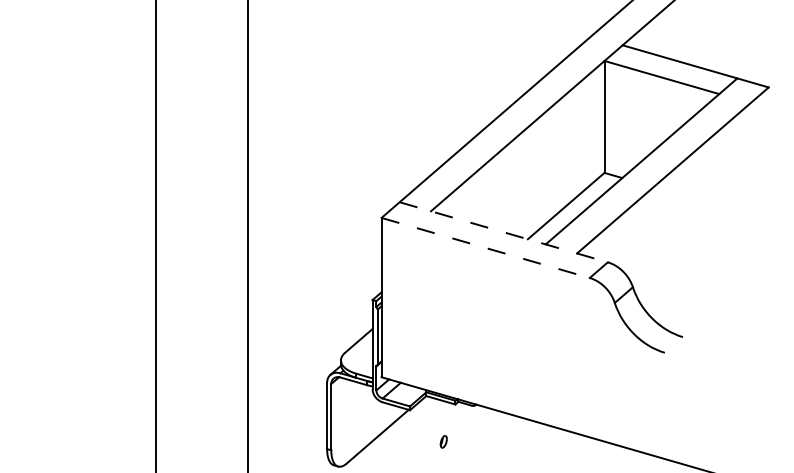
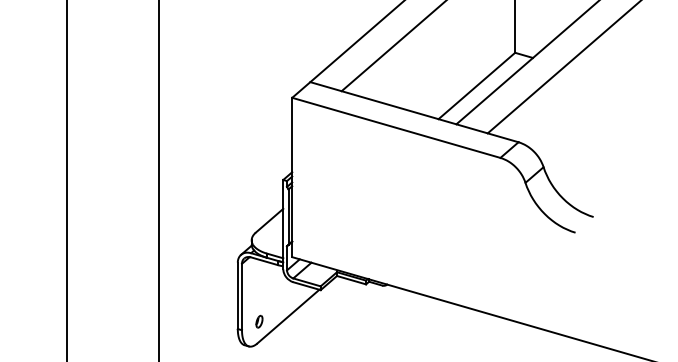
line: (504, 232) -> (415, 112), dashed -> solid
line: (486, 248) -> (397, 128), dashed -> solid
part: (443, 441) -> (259, 321), moved

